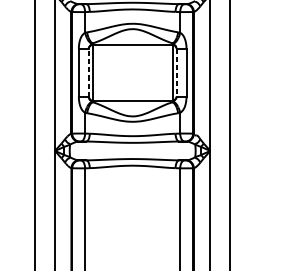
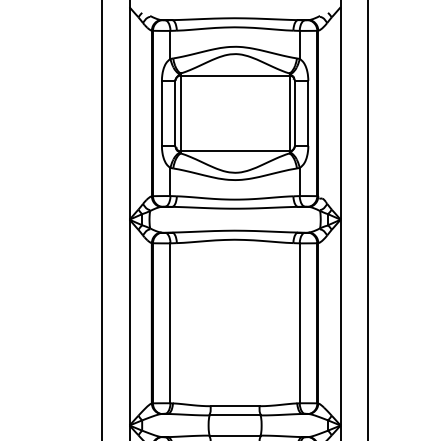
line: (88, 72) -> (175, 113), dashed -> solid
line: (176, 72) -> (294, 113), dashed -> solid

